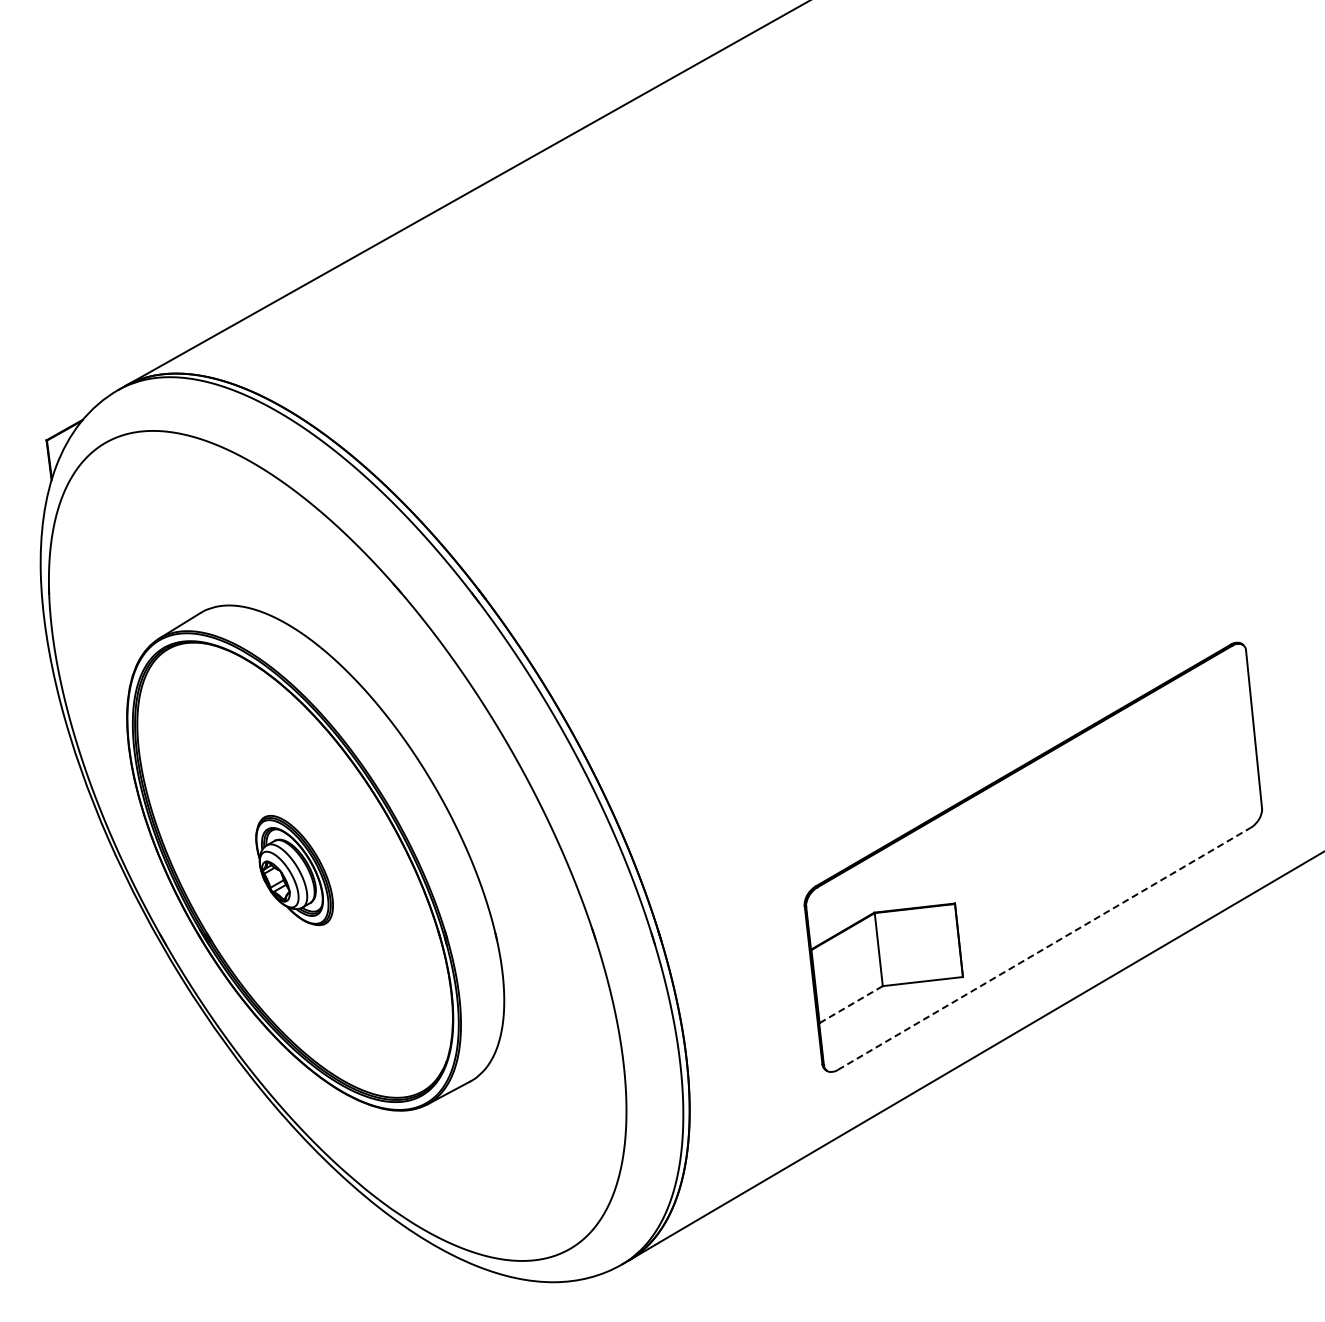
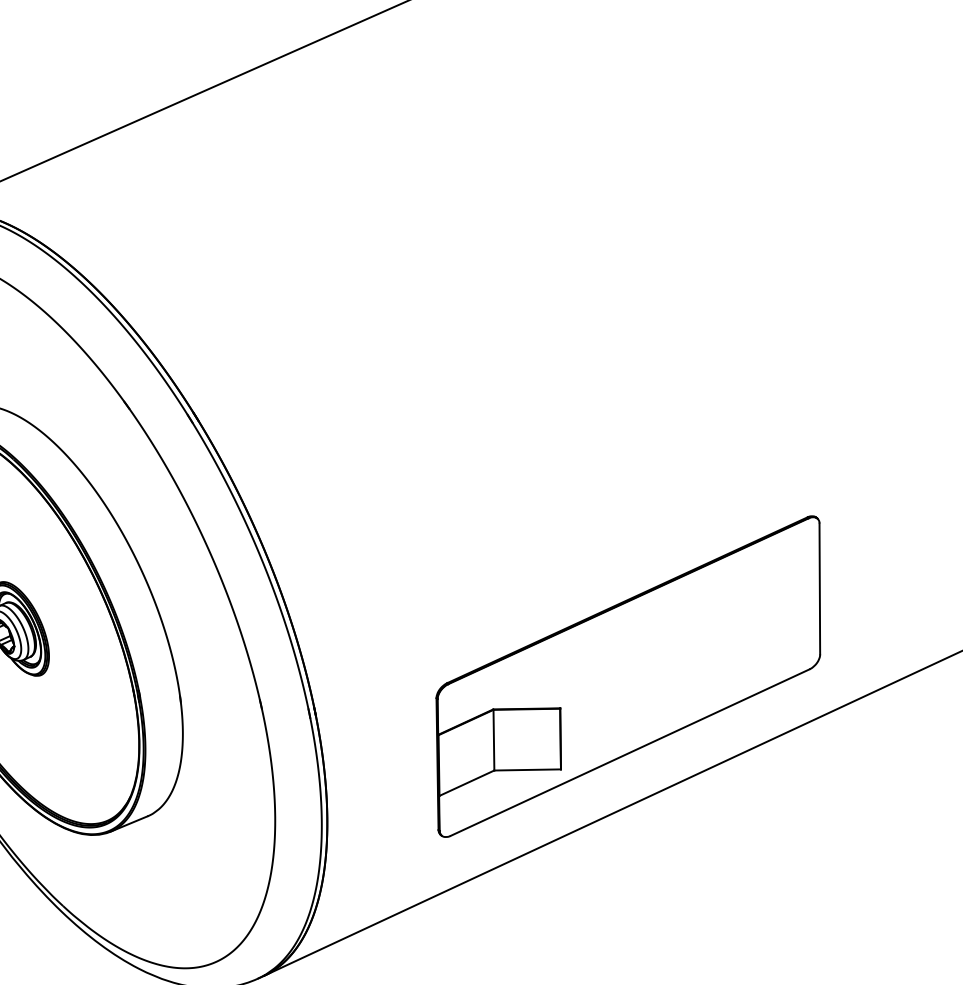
line: (1044, 948) -> (630, 752), dashed -> solid
line: (851, 1004) -> (467, 783), dashed -> solid

